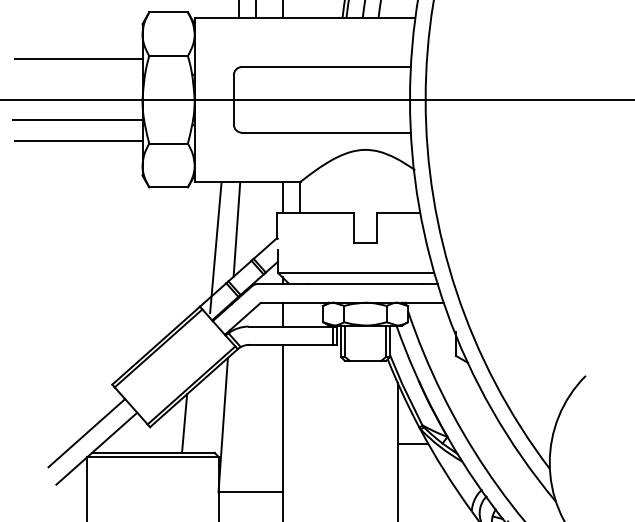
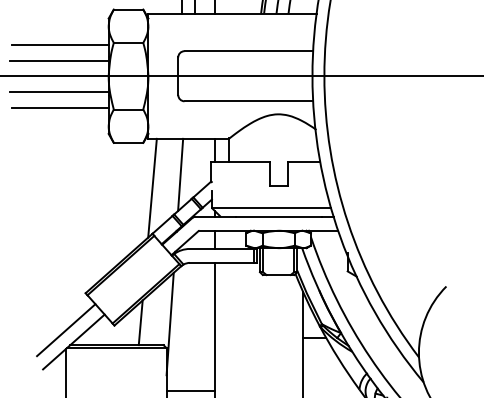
line: (76, 79) -> (58, 60), added
line: (215, 247) -> (152, 187), moved
line: (249, 492) -> (190, 391), moved

